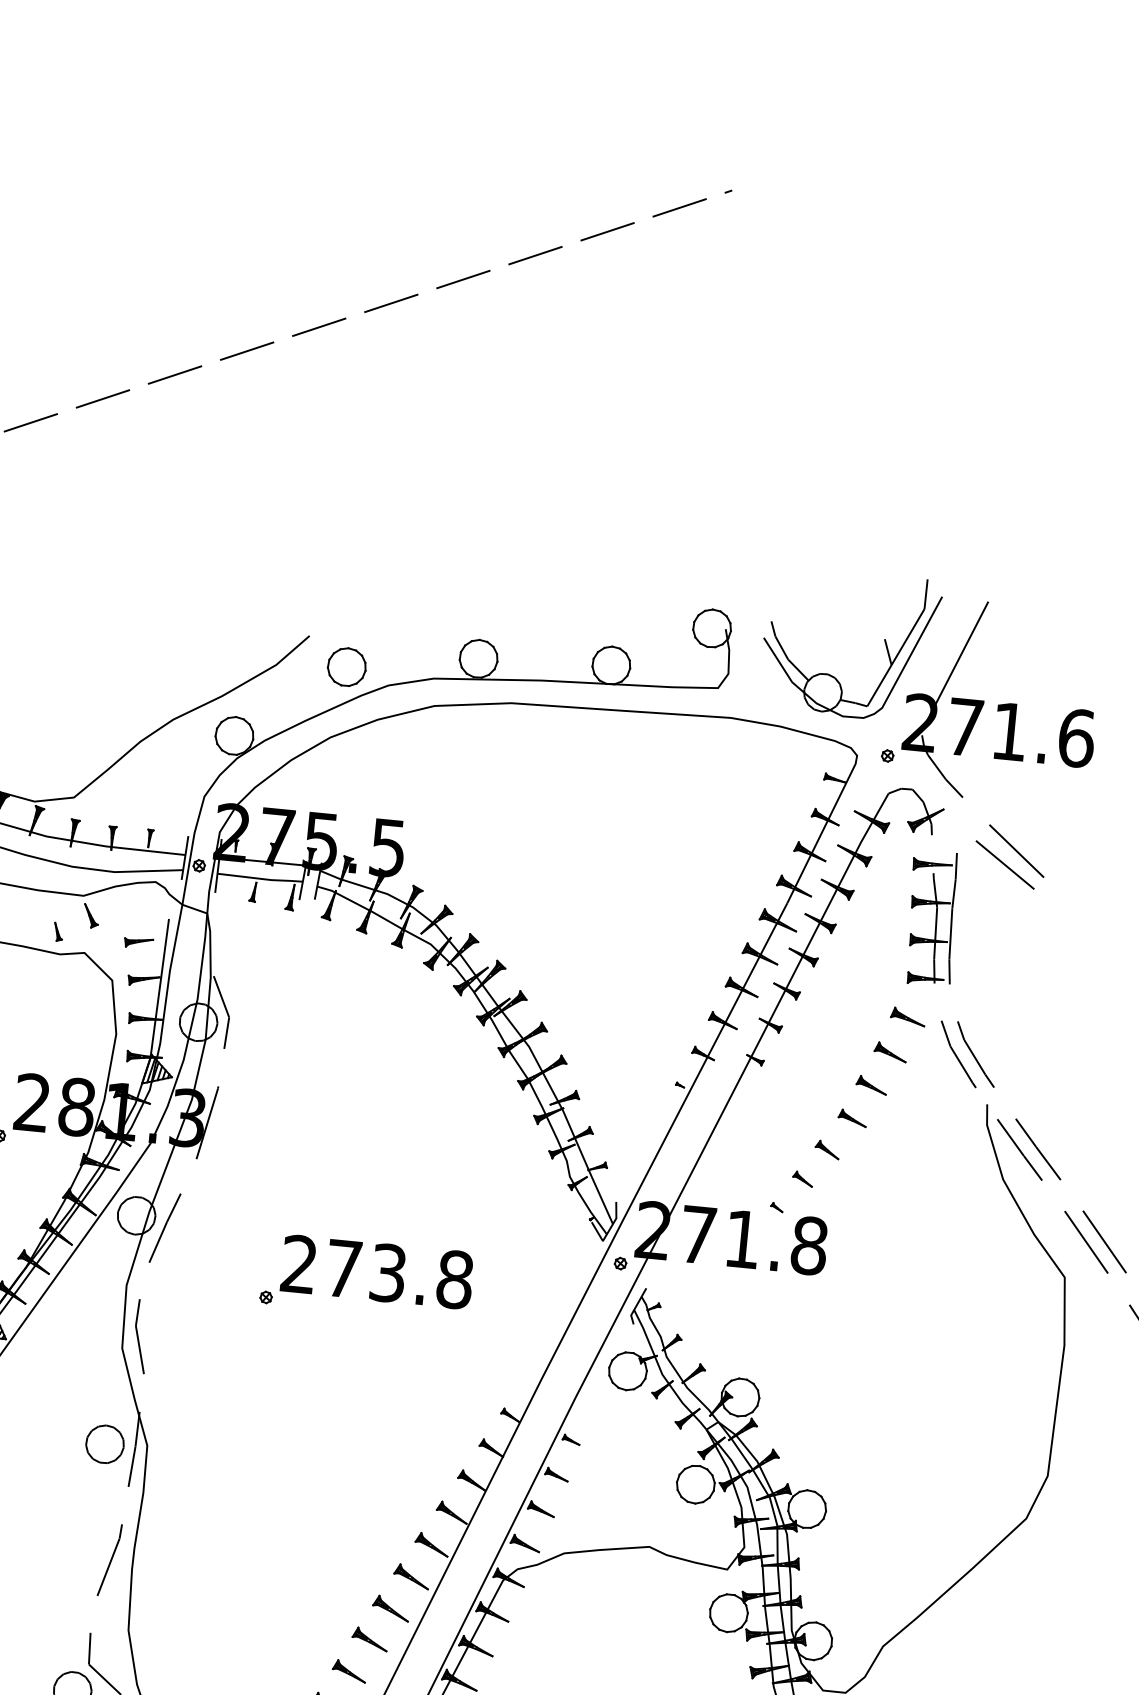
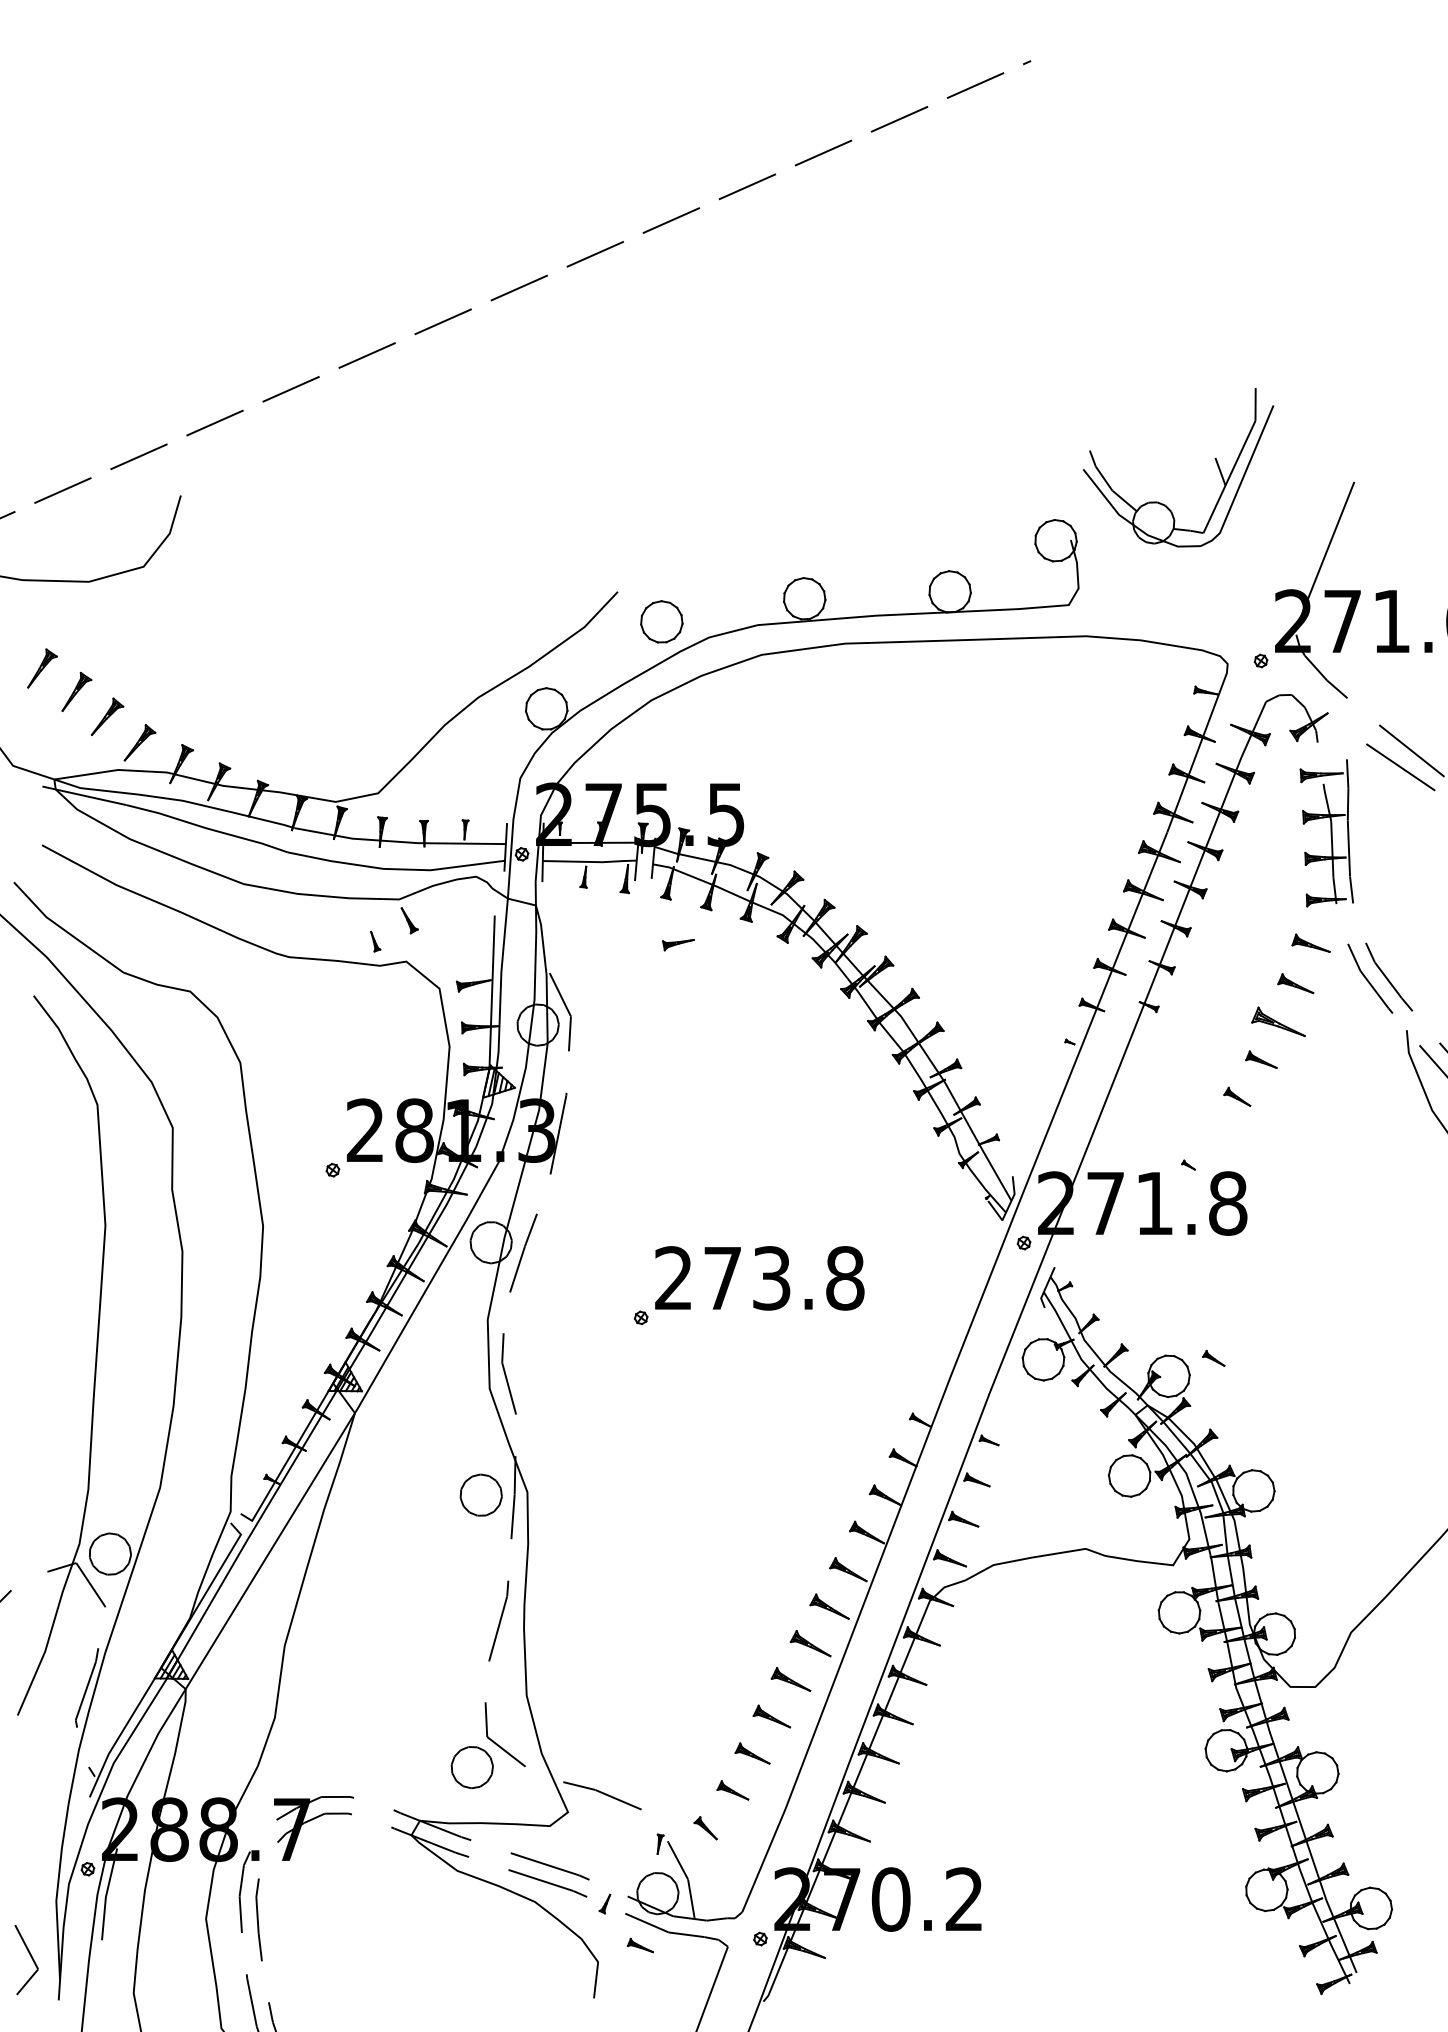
part: (883, 639) -> (1214, 458), moved
part: (138, 943) -> (678, 945), moved
part: (871, 1085) -> (1278, 1021), size x1.6
part: (802, 1179) -> (1213, 1358), moved

